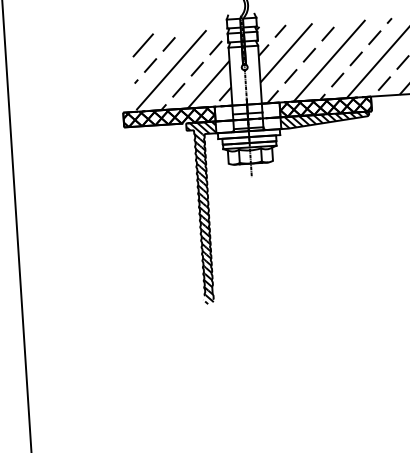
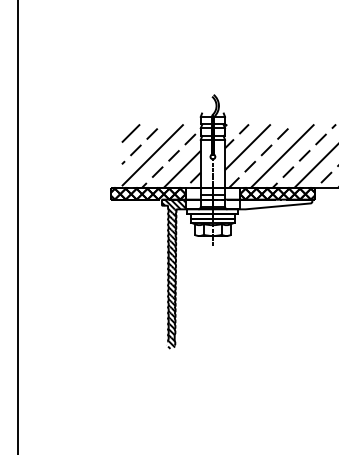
hatch: (324, 120) -> (275, 204), removed

